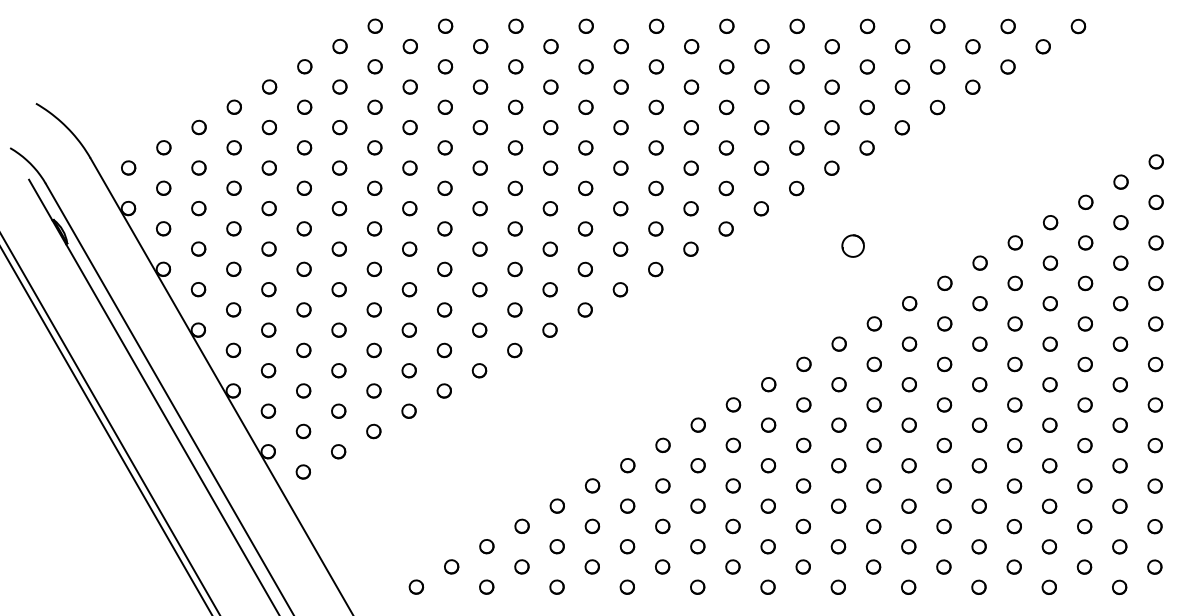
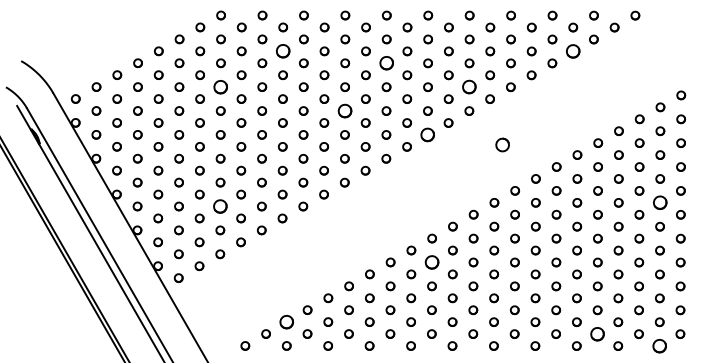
part: (479, 87) -> (282, 51), size x1.6
part: (971, 87) -> (572, 51), size x1.6
part: (656, 107) -> (386, 63), size x1.6
part: (374, 146) -> (220, 86), size x1.6
part: (796, 148) -> (469, 87), size x1.6
part: (584, 187) -> (344, 110), size x1.6
part: (725, 228) -> (427, 134), size x1.6
part: (1119, 343) -> (659, 202), size x1.6
part: (374, 350) -> (220, 206), size x1.6
part: (732, 445) -> (431, 262), size x1.6
part: (486, 545) -> (286, 321), size x1.6
part: (1014, 565) -> (597, 333), size x1.6
part: (1119, 586) -> (659, 345), size x1.6

